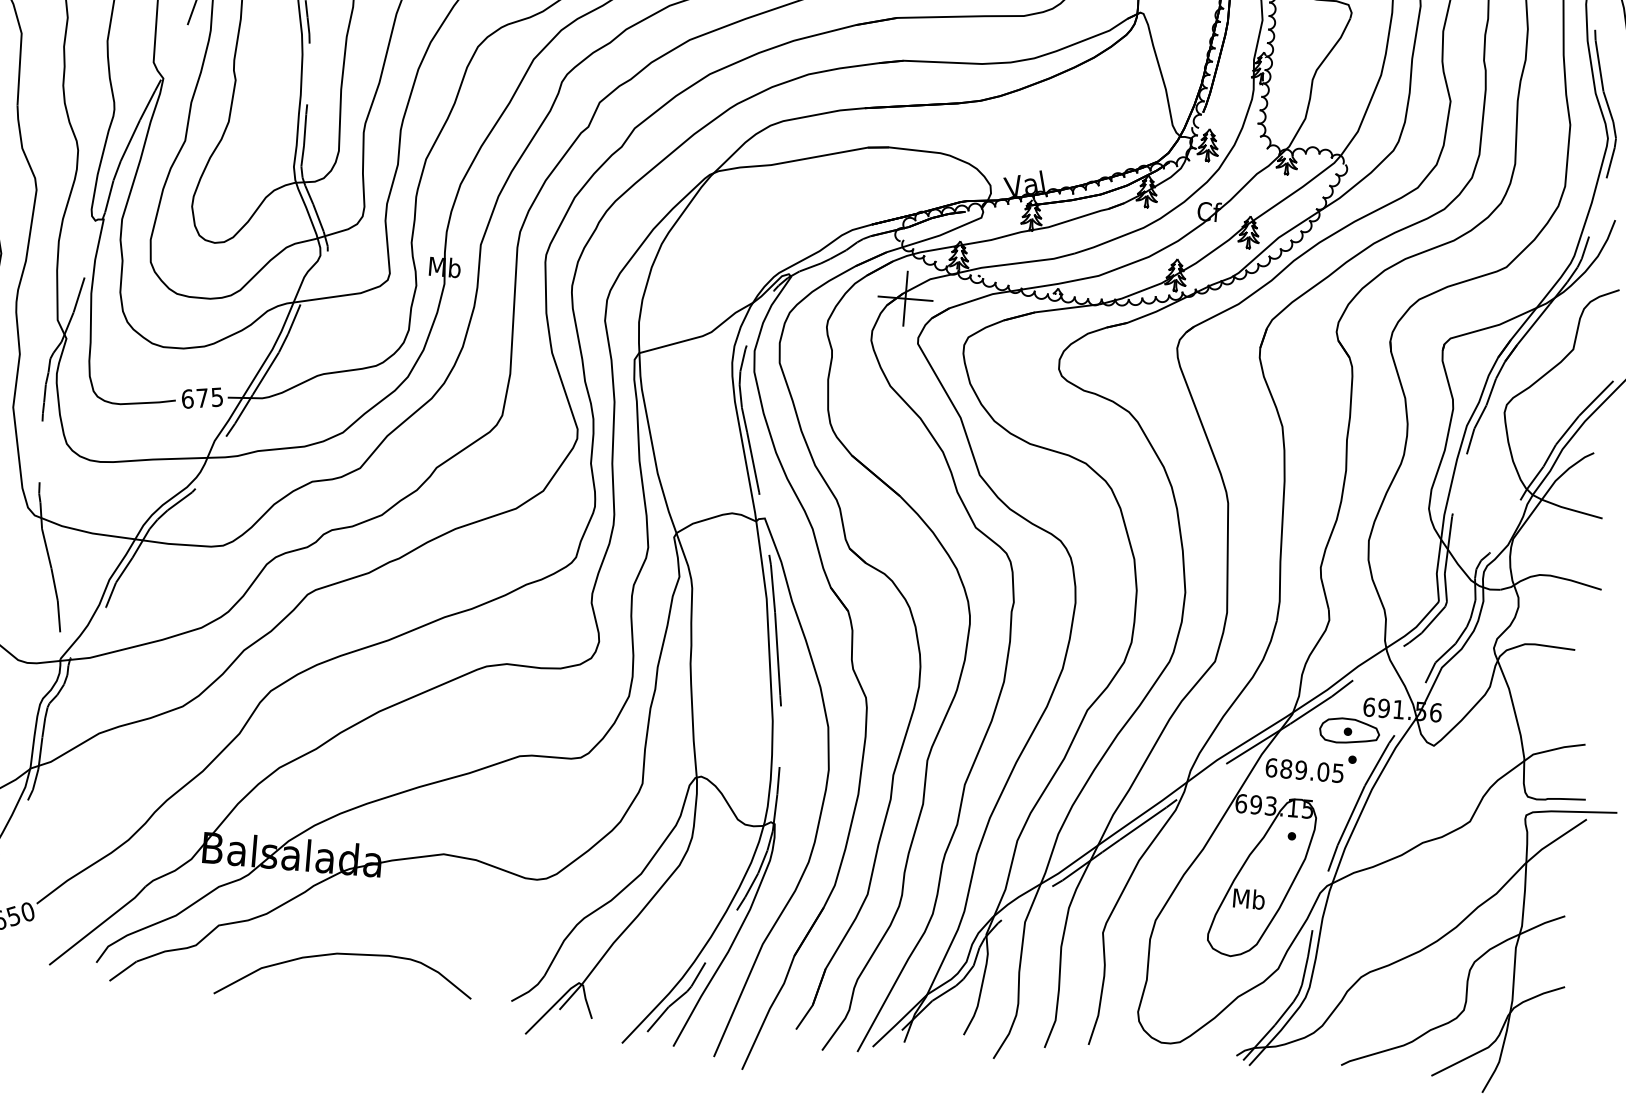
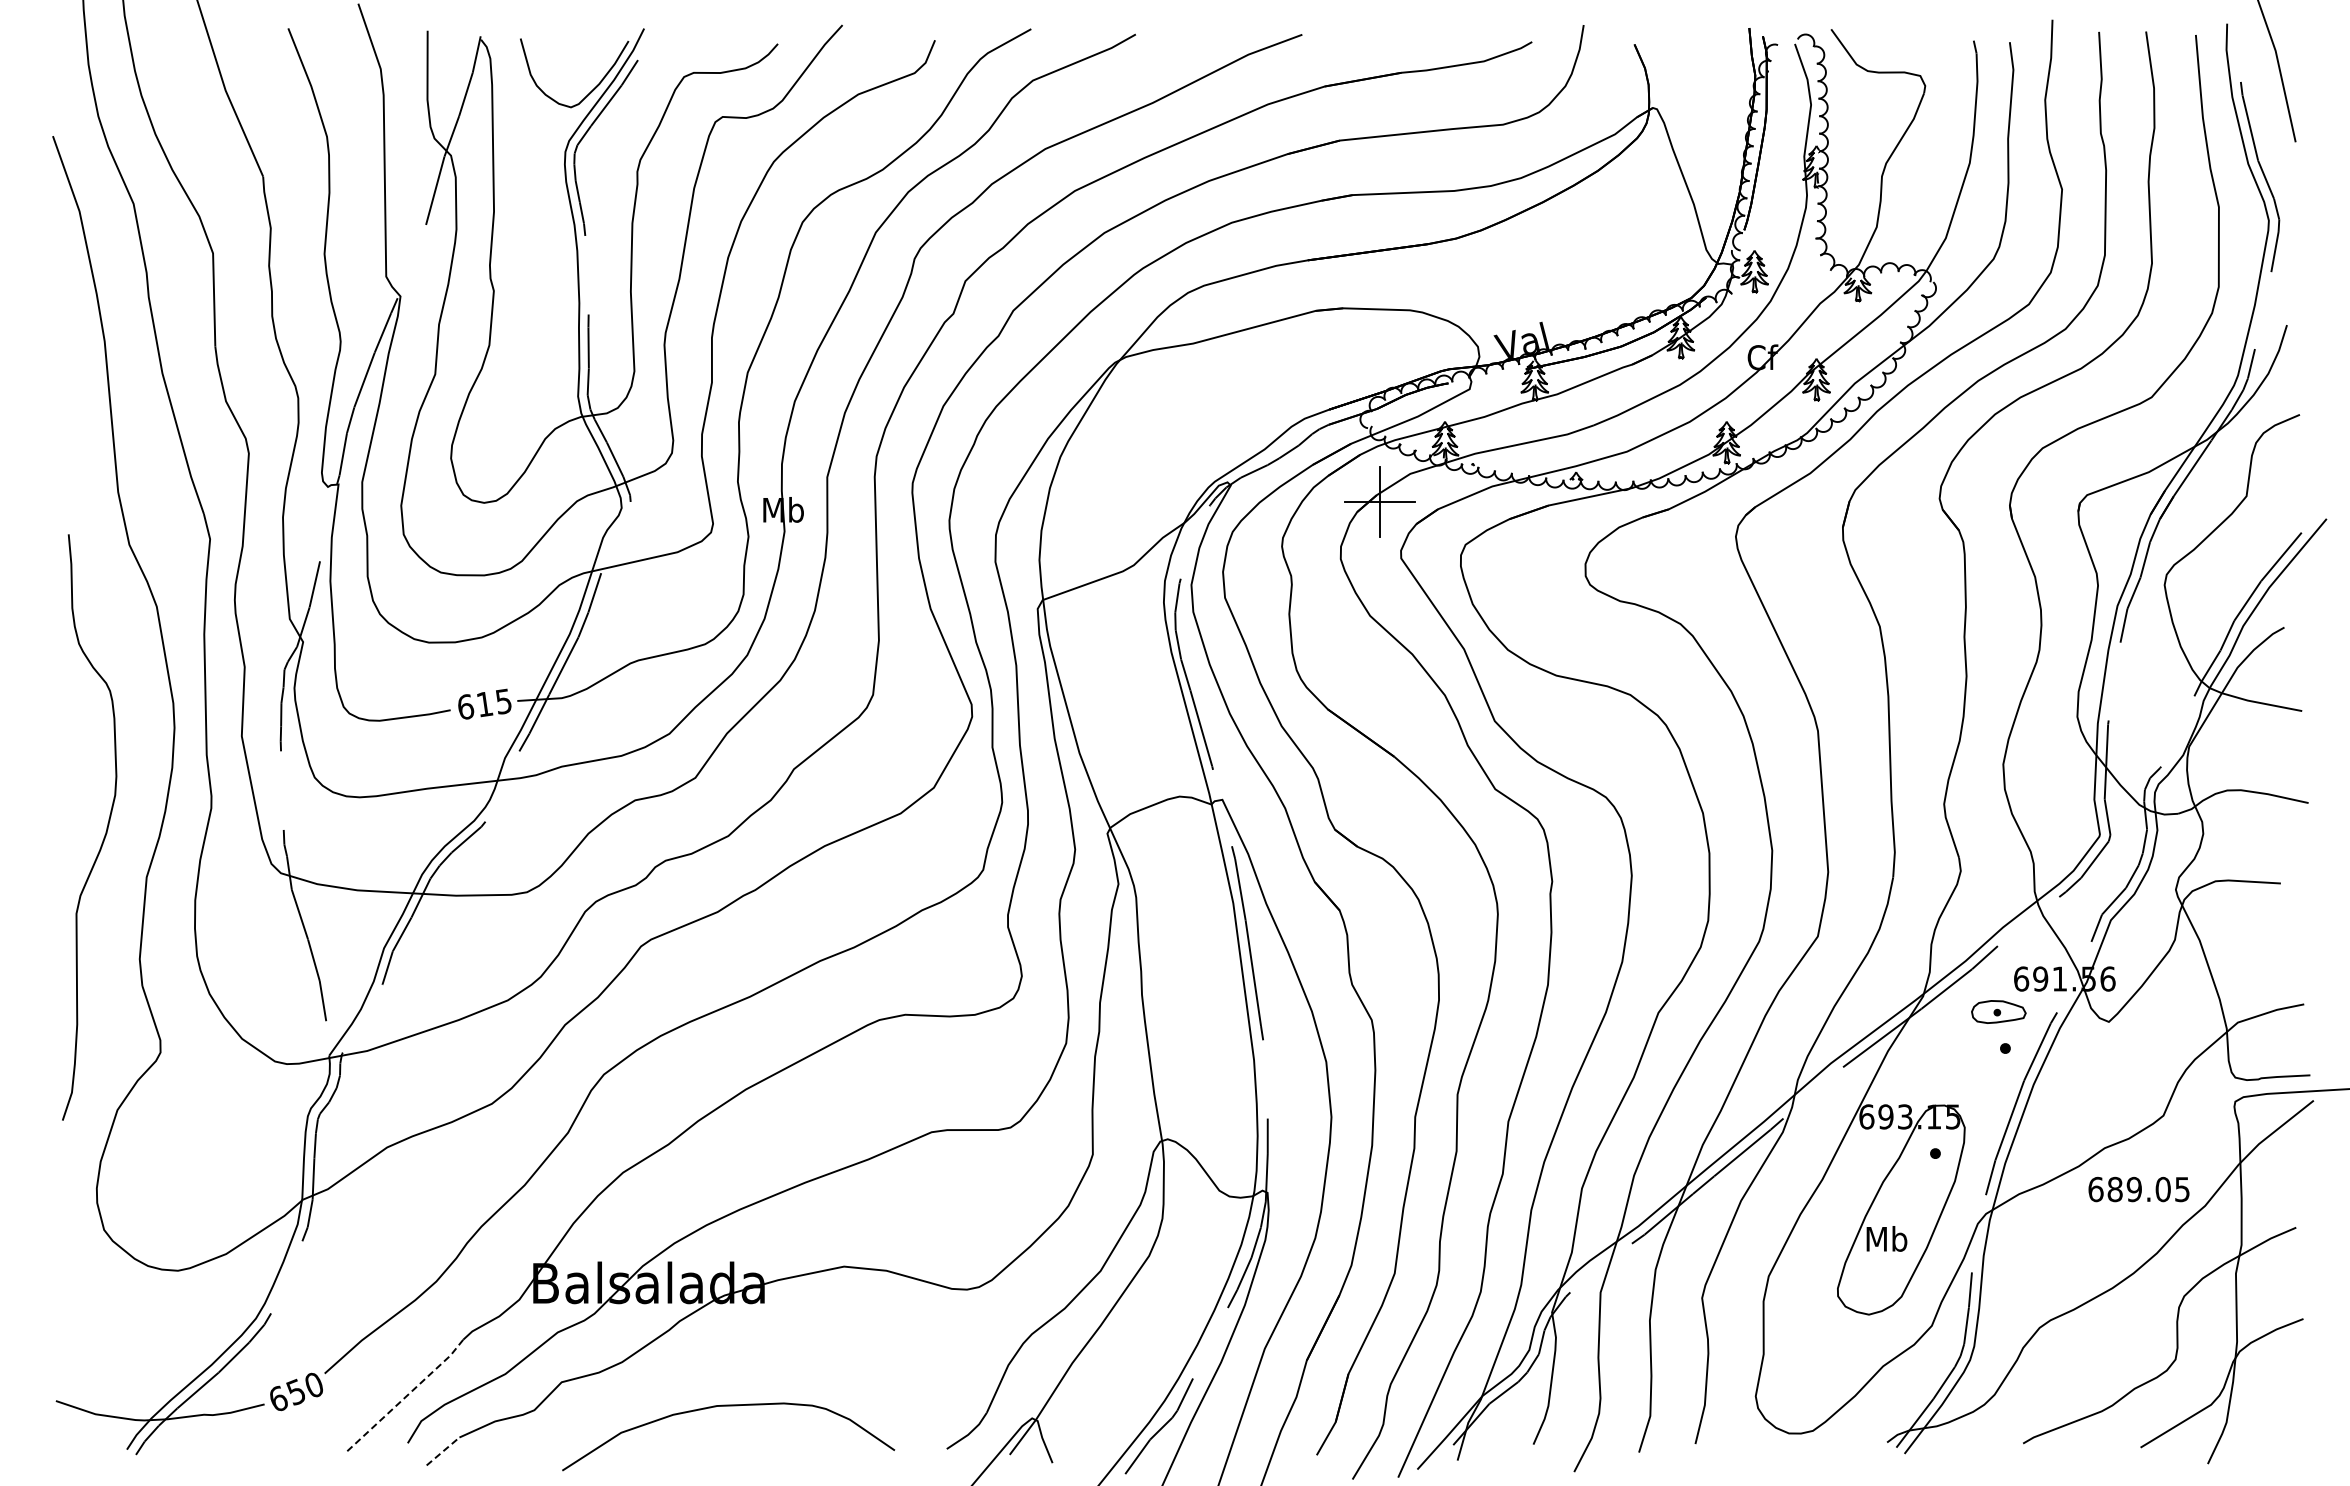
text: (202, 398) -> (484, 704), 675 -> 615
part: (1349, 730) -> (1998, 1011), size x0.7
text: (1304, 770) -> (2138, 1189), moved
line: (99, 925) -> (407, 1395), solid -> dashed
line: (123, 971) -> (443, 1451), solid -> dashed

